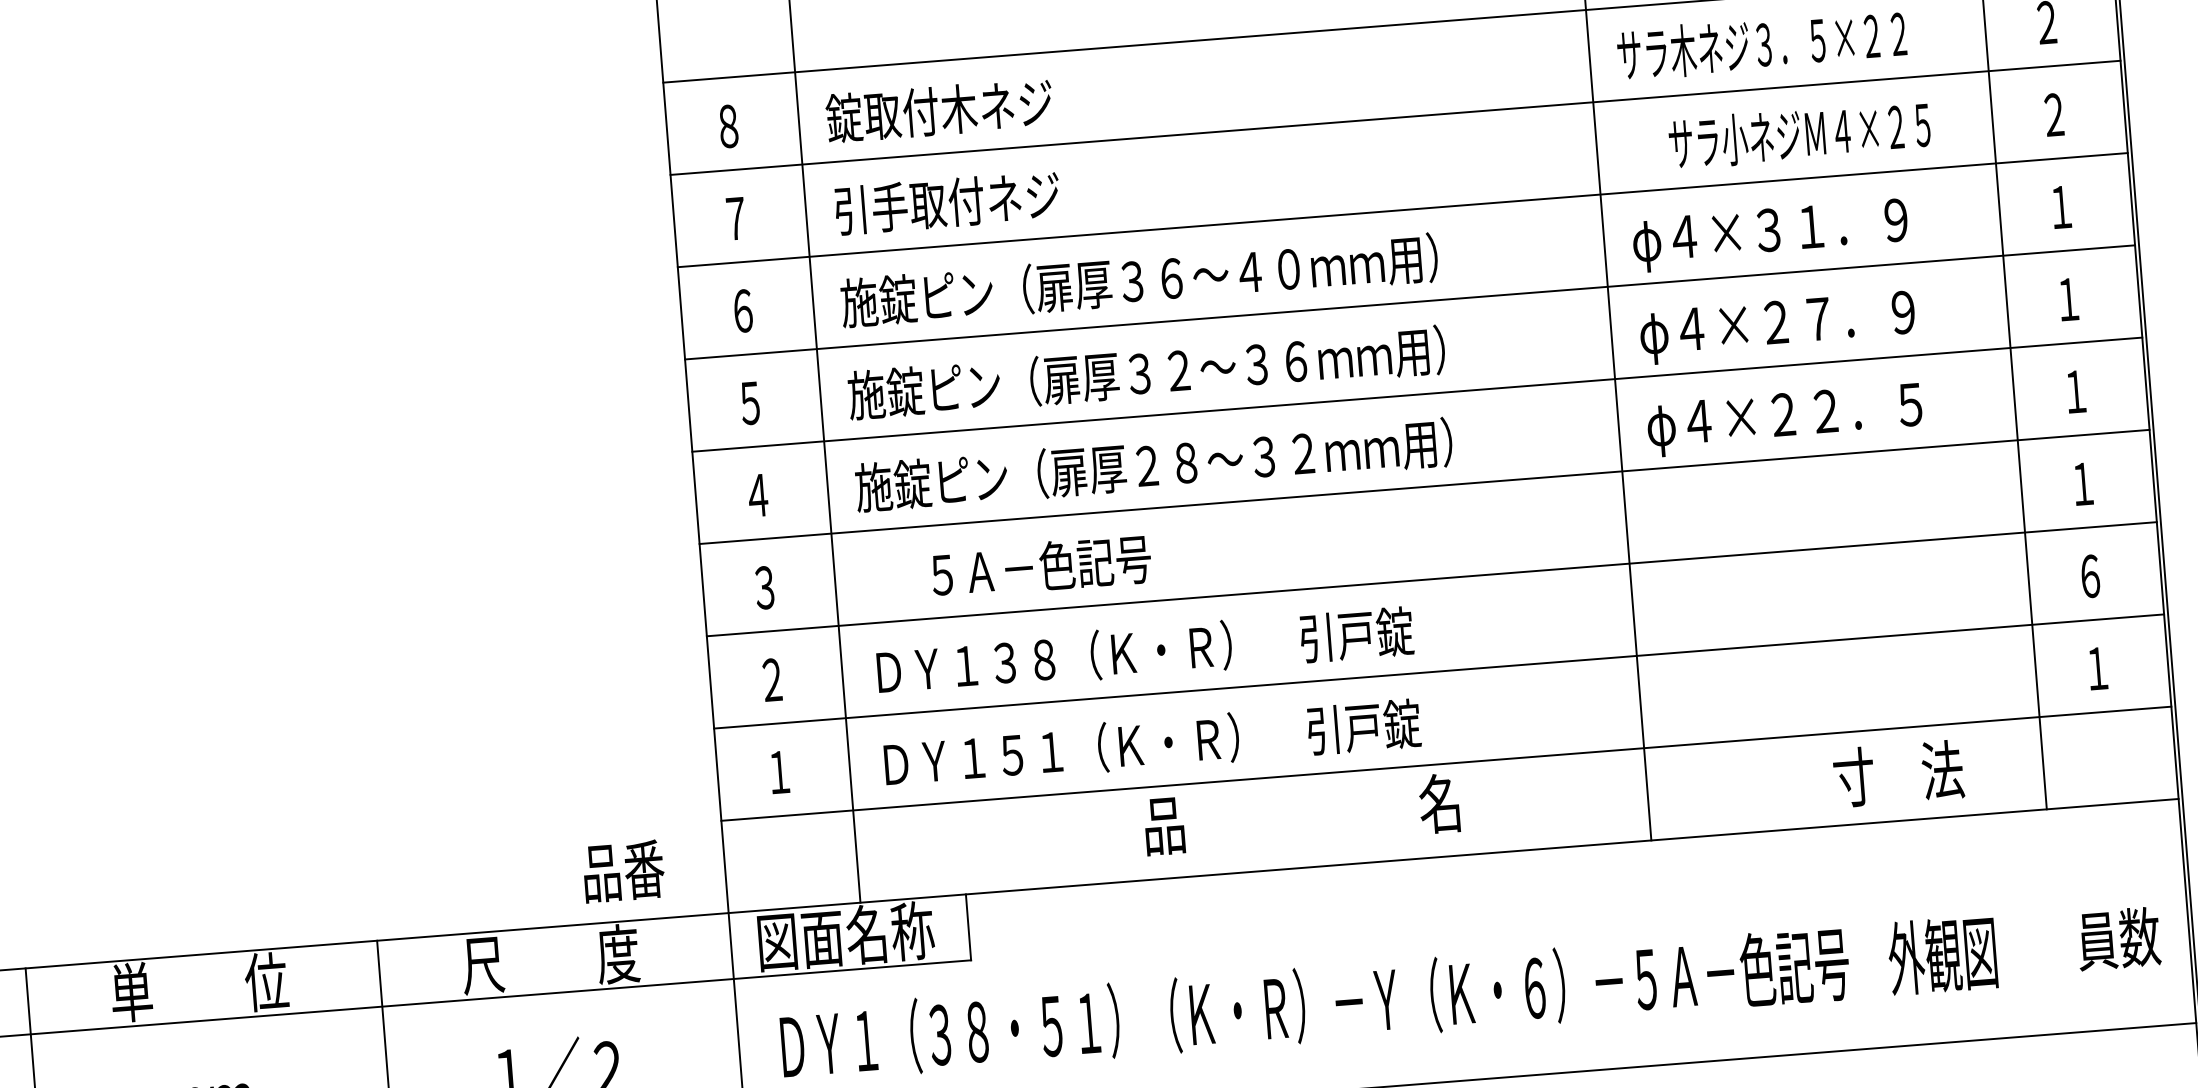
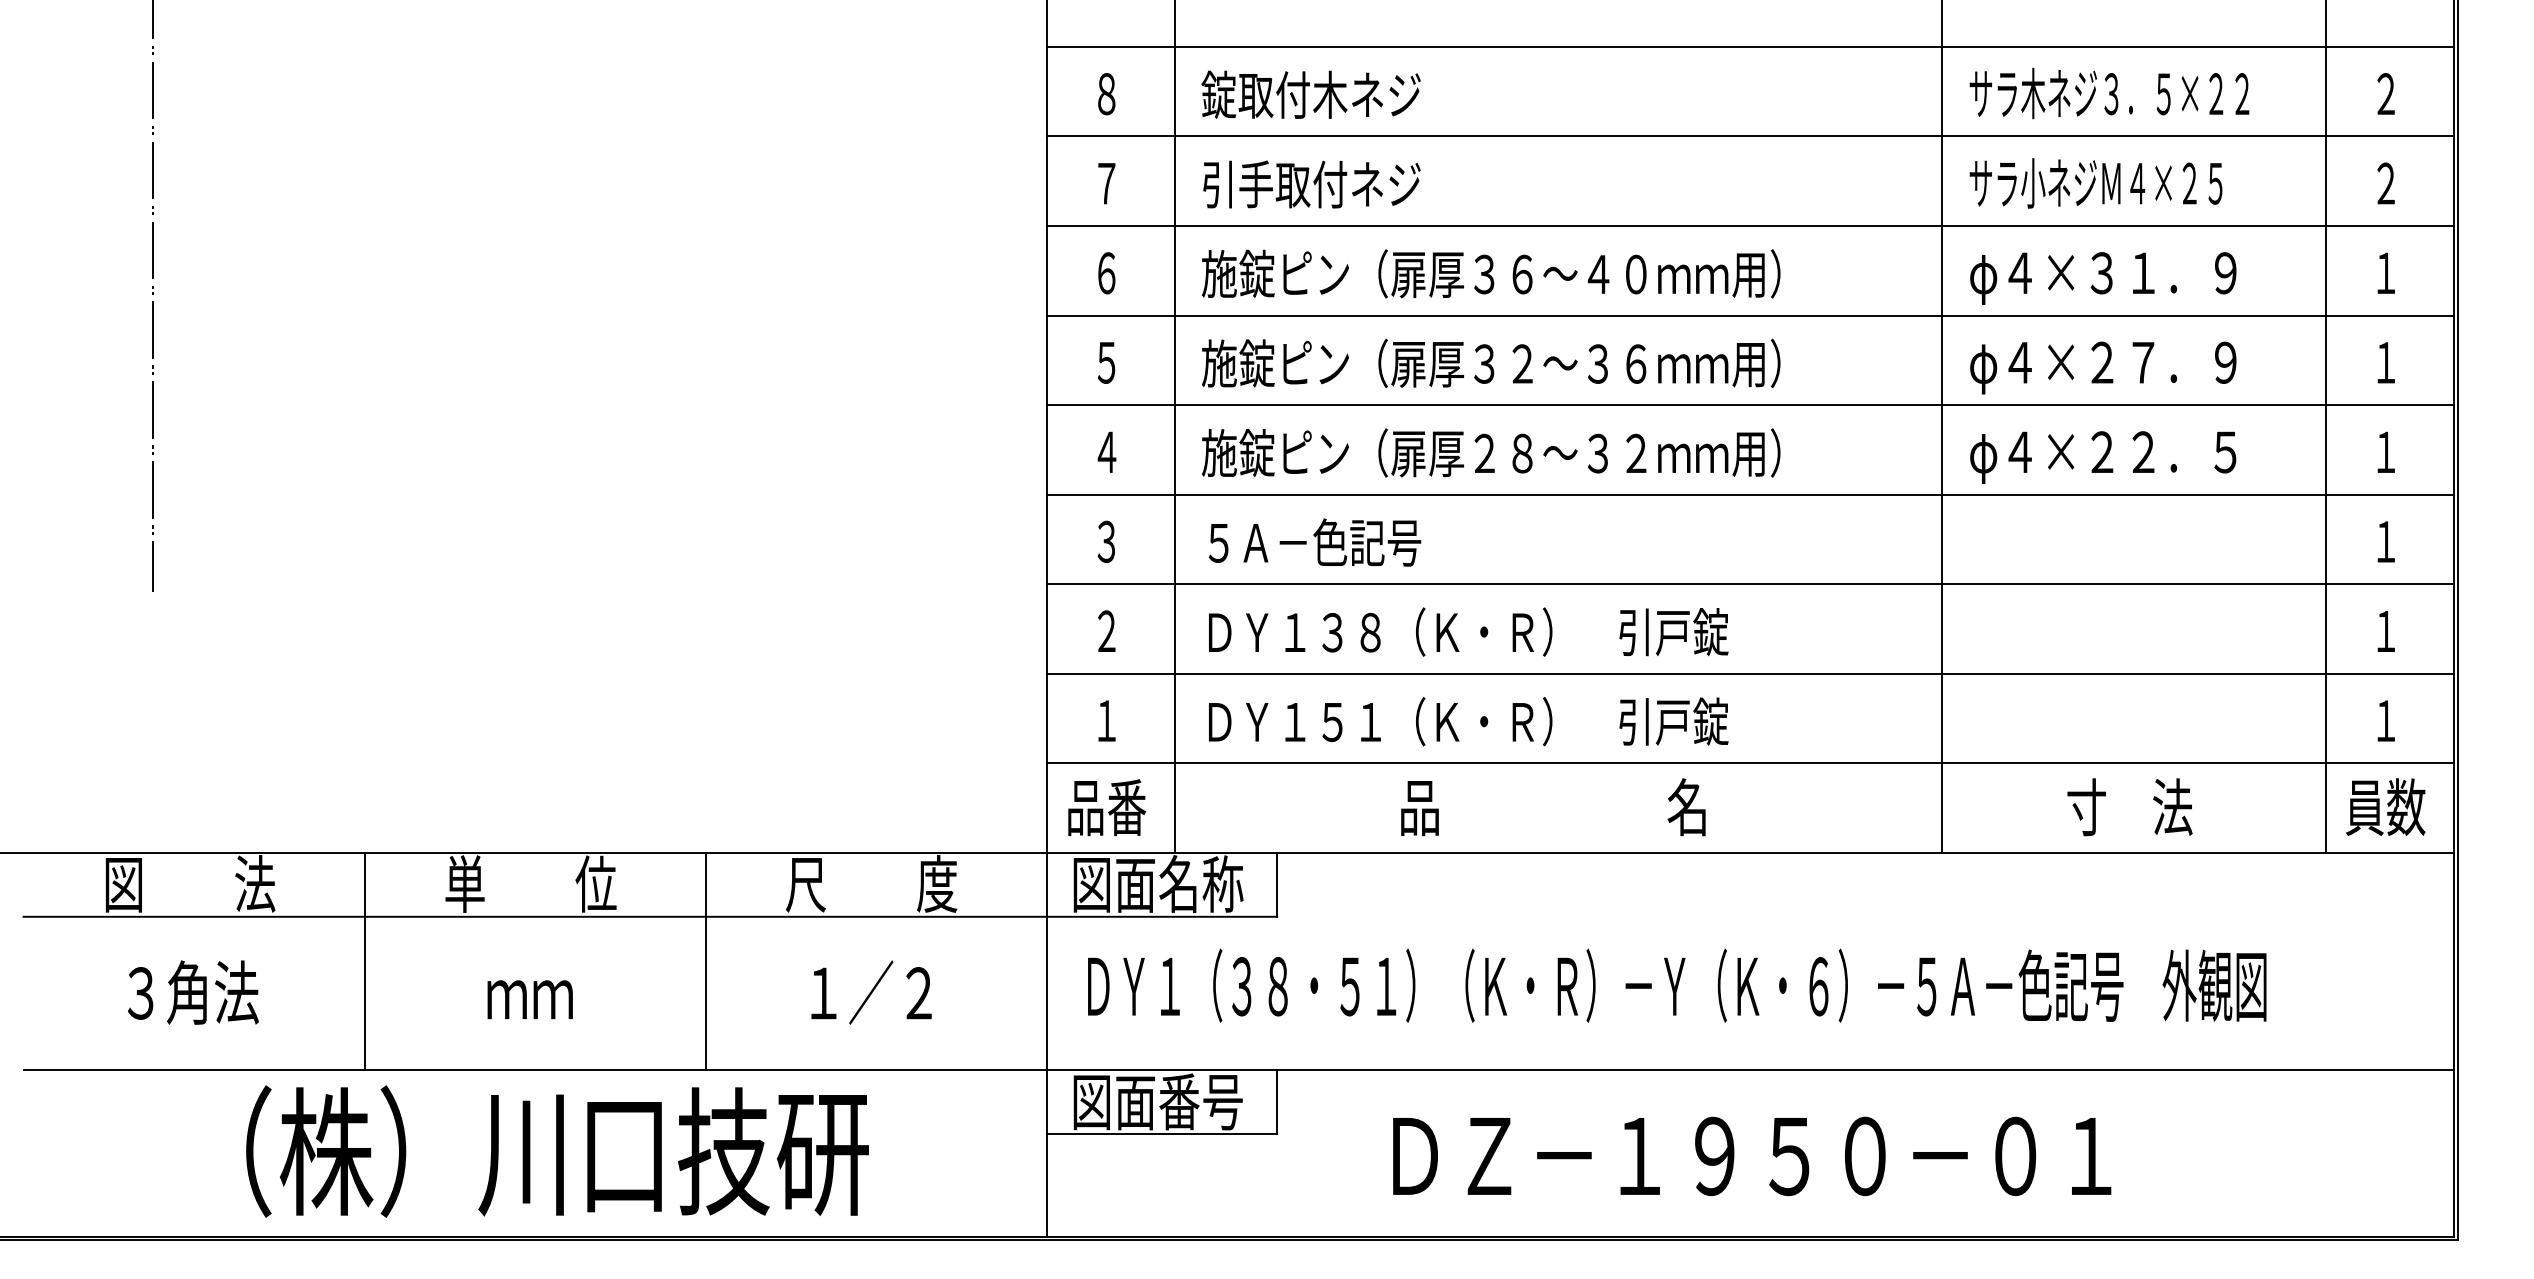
text: (1799, 134) -> (2095, 183), moved
text: (1040, 566) -> (1314, 542), moved
text: (2089, 576) -> (2385, 631), ６ -> １
text: (1898, 774) -> (2129, 807), moved
text: (1302, 814) -> (1553, 807), moved
text: (624, 871) -> (1107, 807), moved
text: (2118, 938) -> (2385, 806), moved

